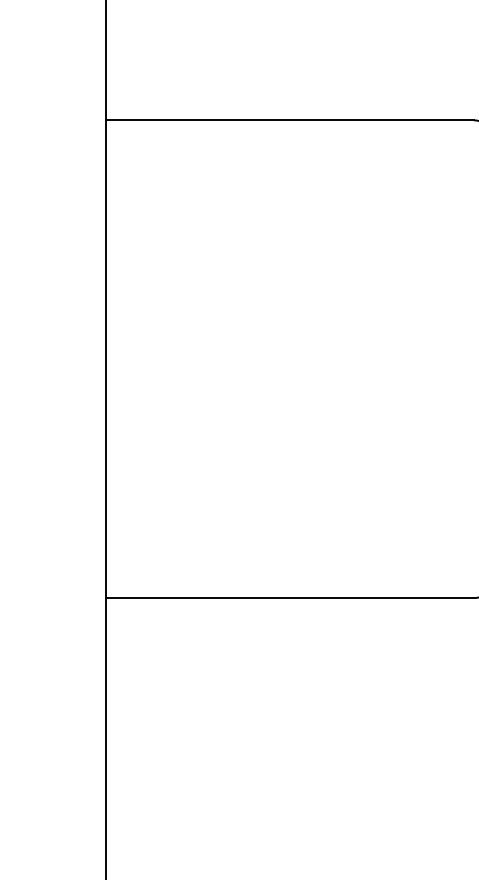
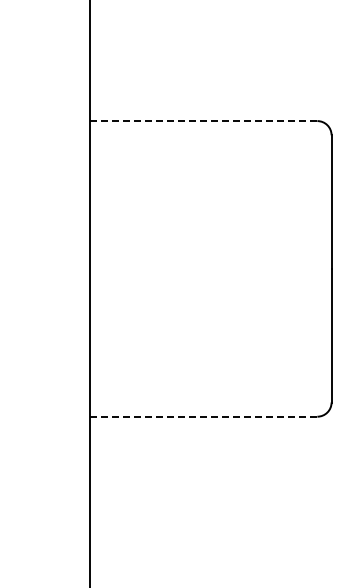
line: (289, 121) -> (203, 121), solid -> dashed
line: (289, 597) -> (203, 416), solid -> dashed

